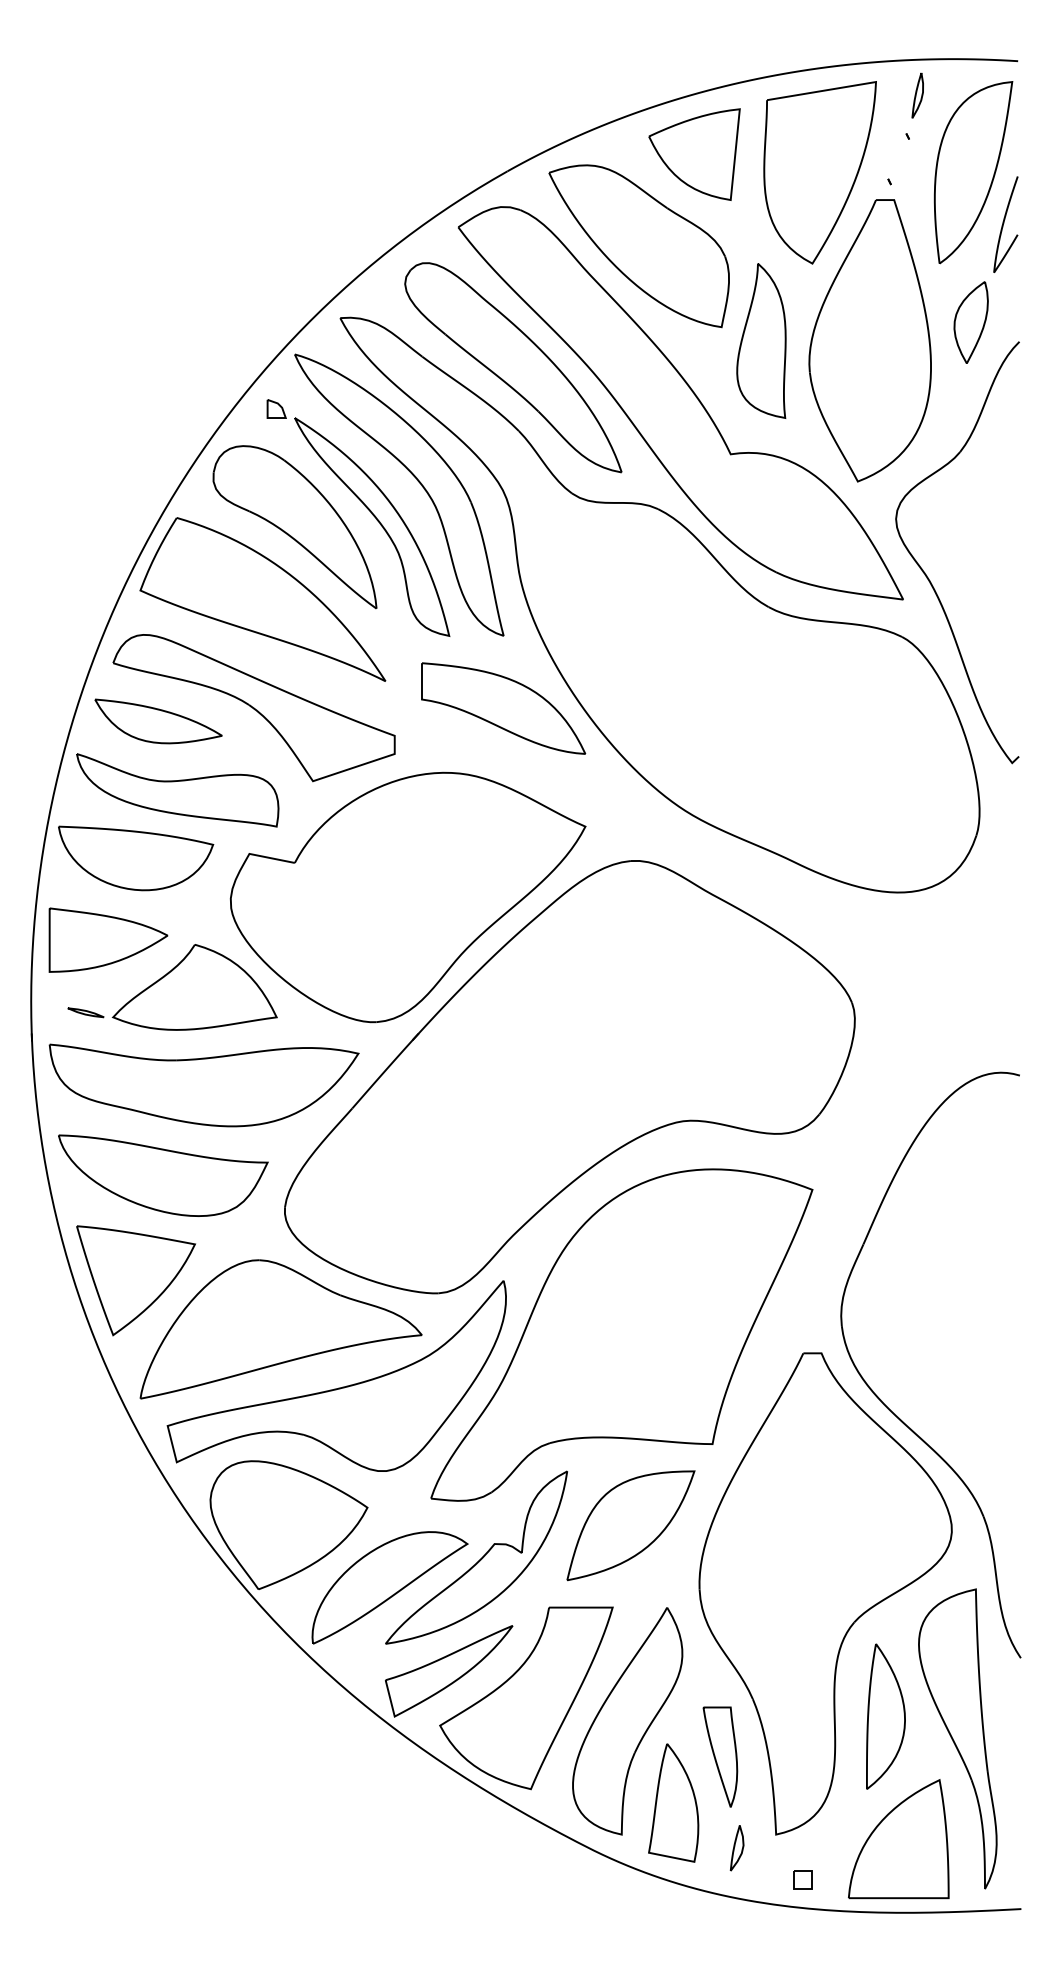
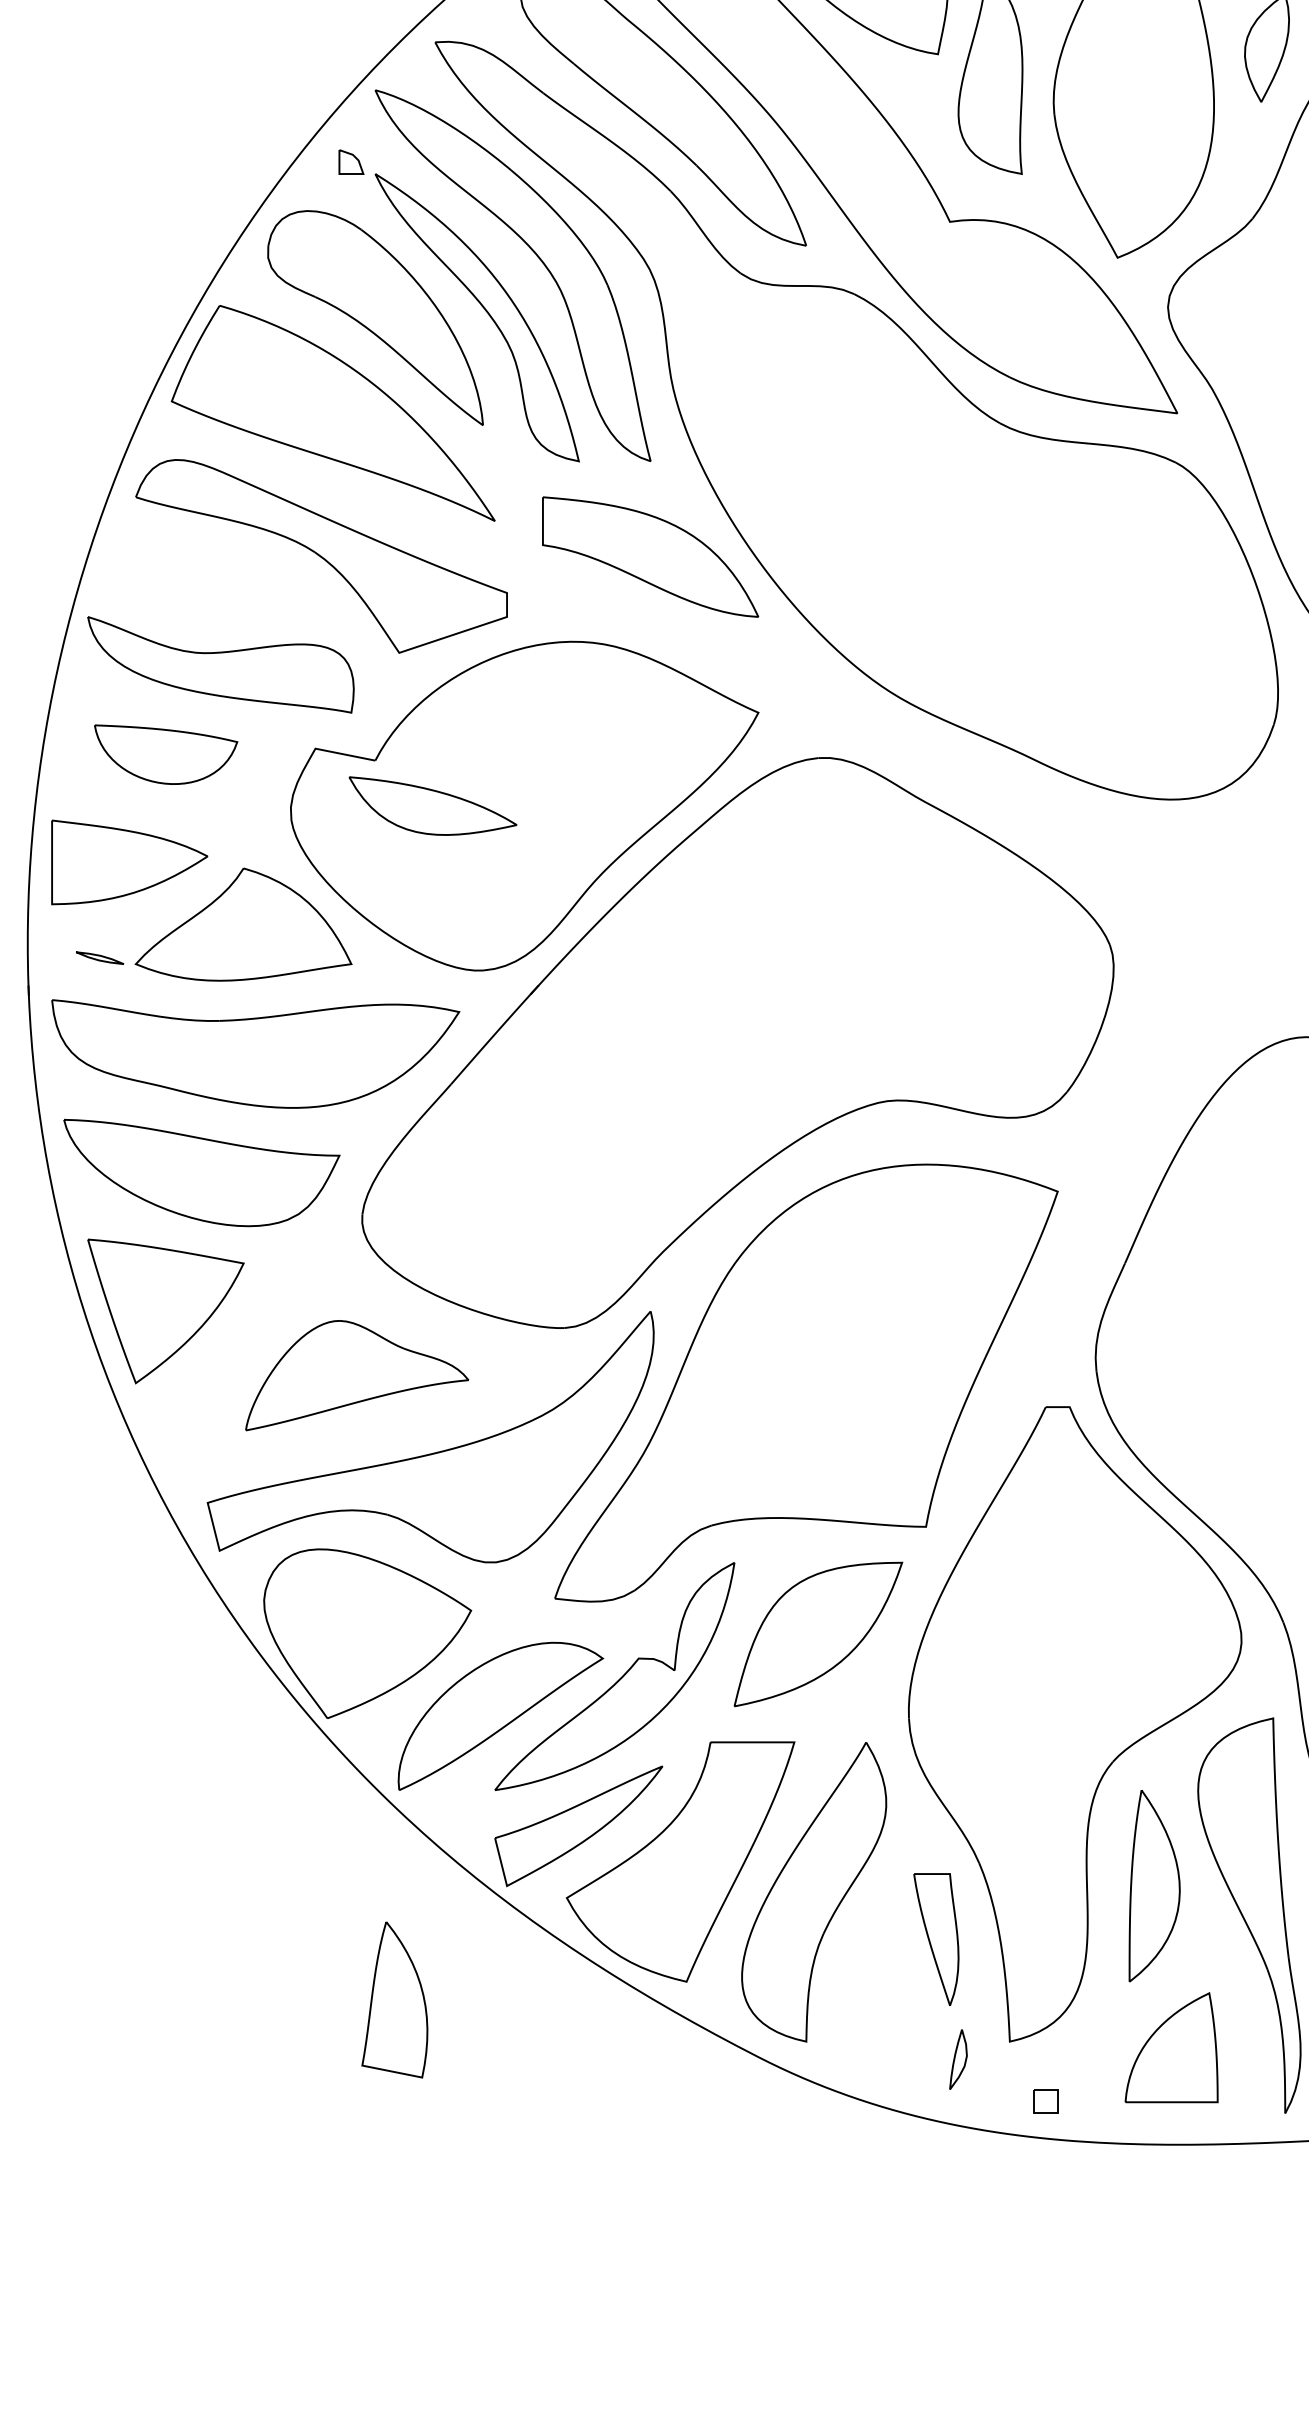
part: (158, 721) -> (432, 806), moved
part: (136, 858) -> (166, 754), size x0.7
part: (280, 1329) -> (356, 1375), size x0.6
part: (673, 1802) -> (394, 1999), moved
part: (898, 1839) -> (1171, 2048), size x0.7

